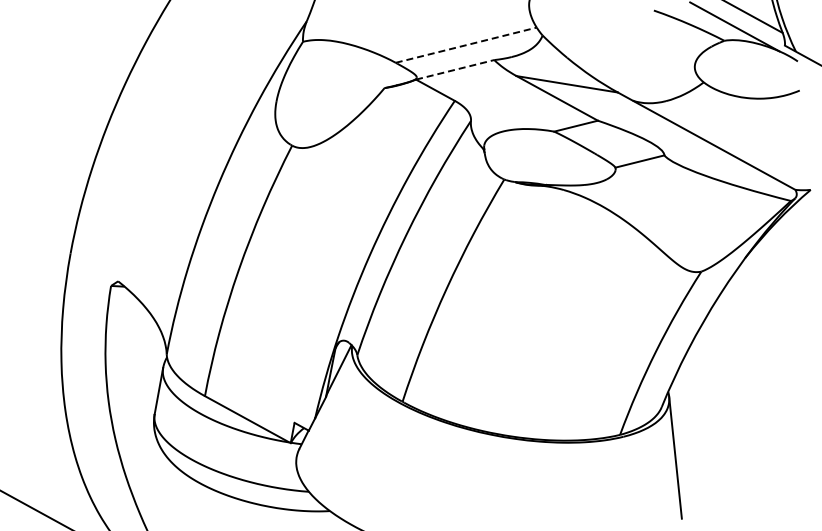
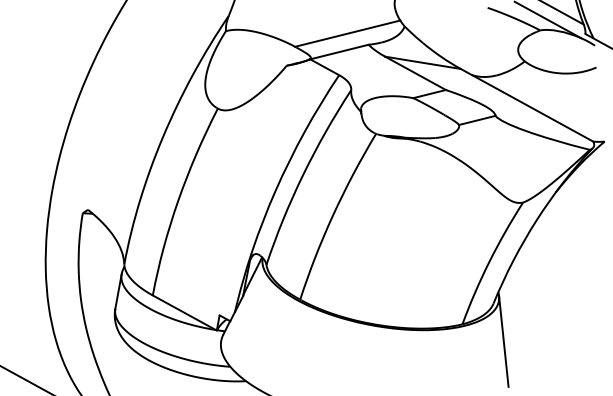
line: (466, 45) -> (347, 33), dashed -> solid
line: (455, 69) -> (339, 51), dashed -> solid

